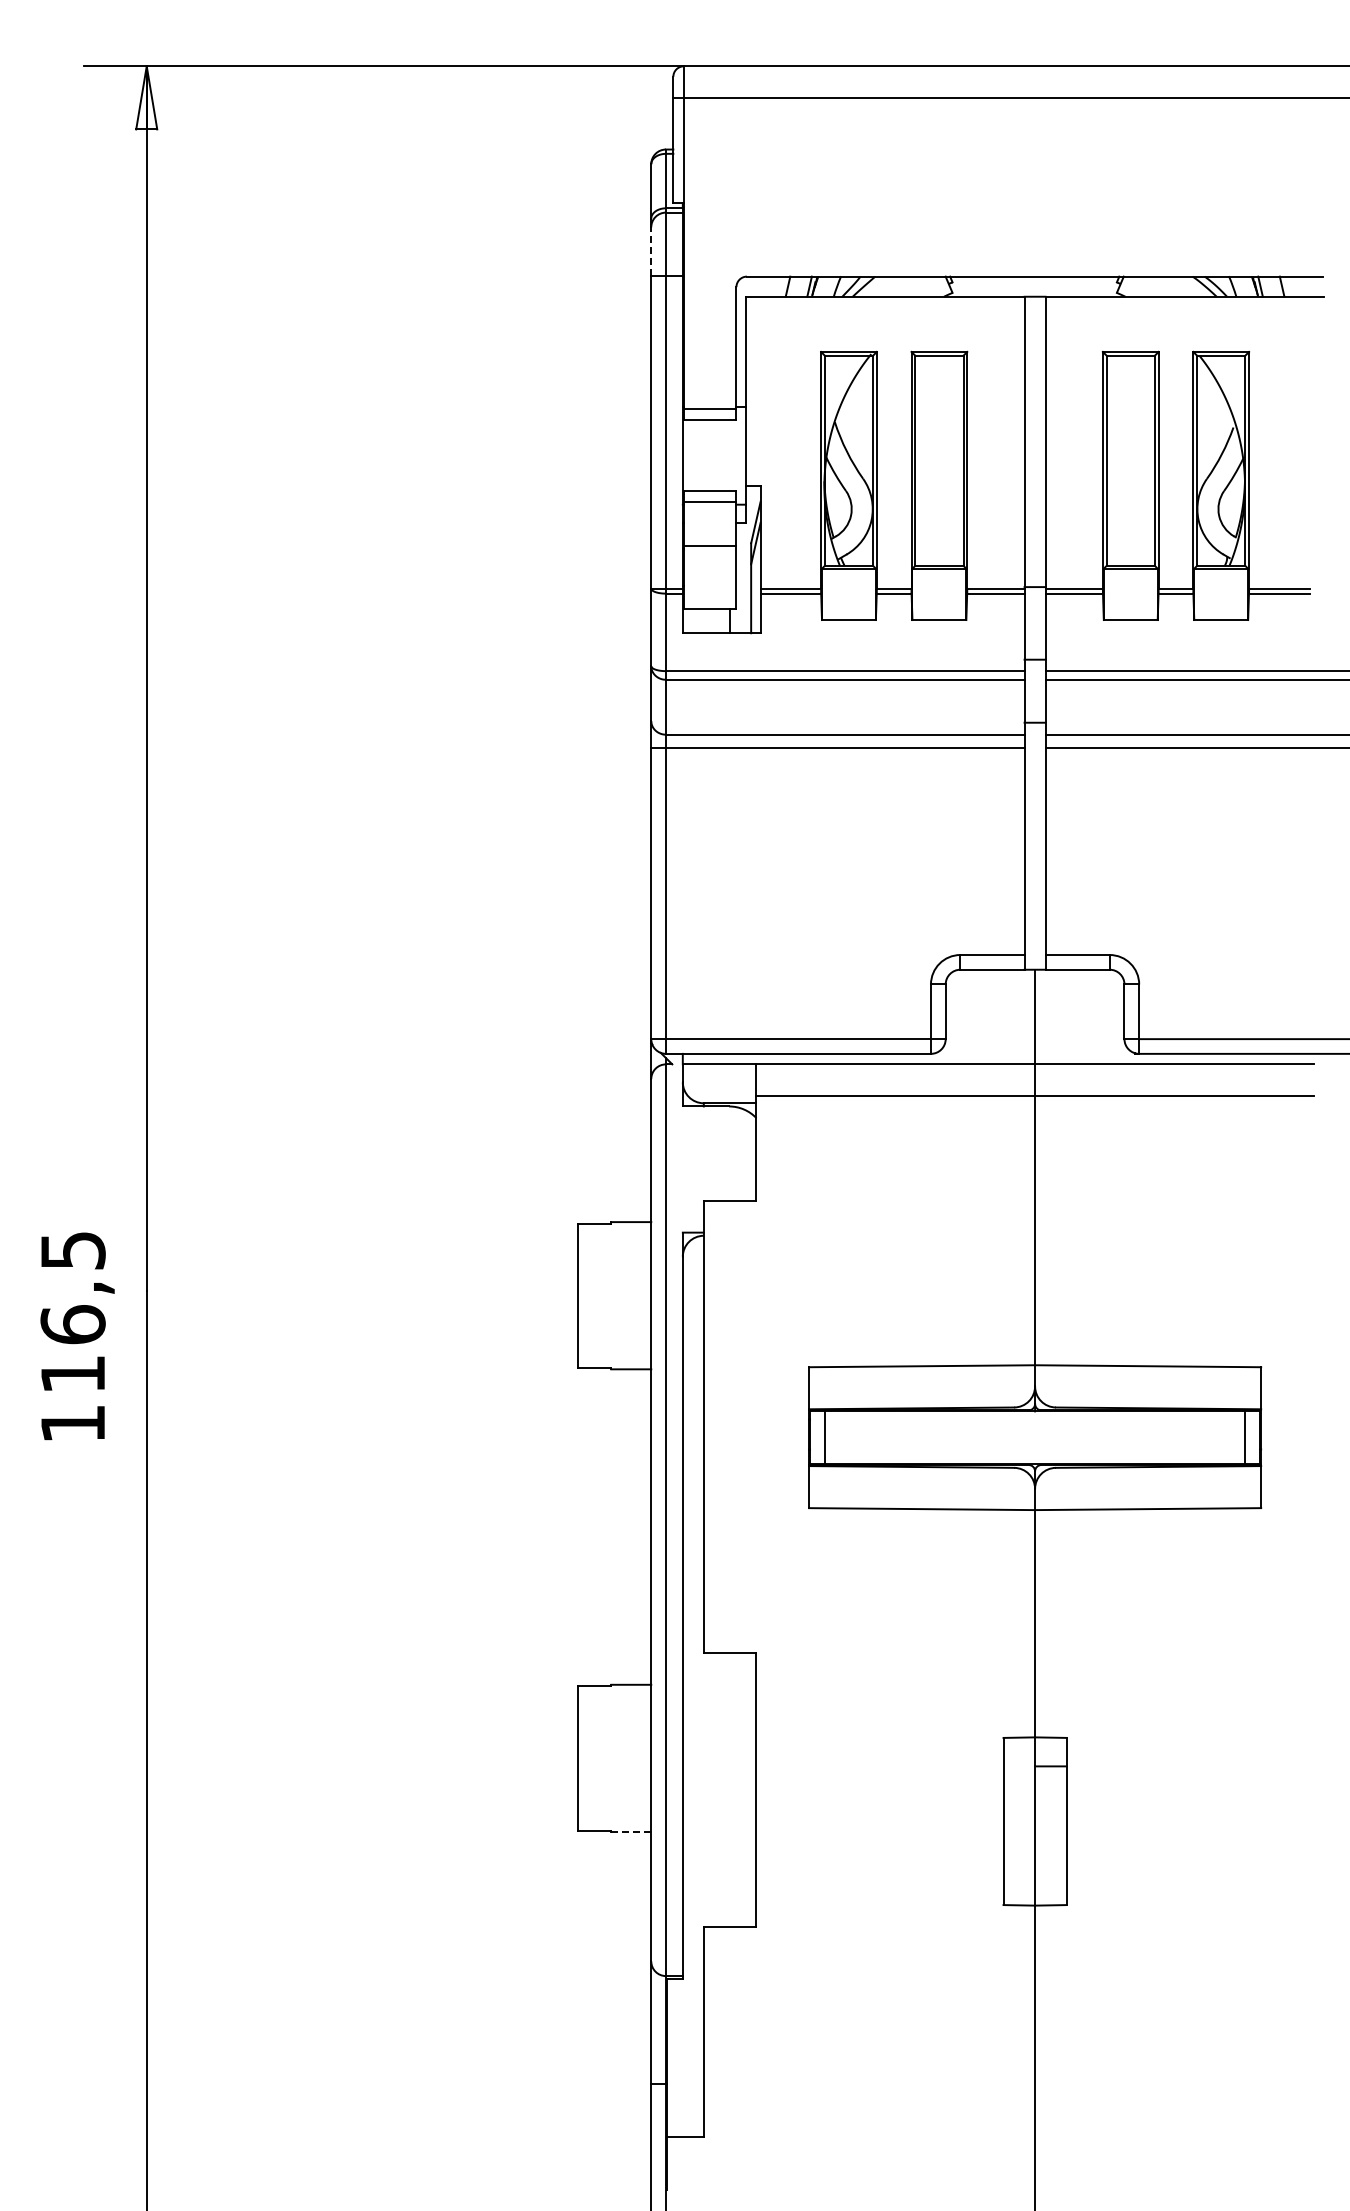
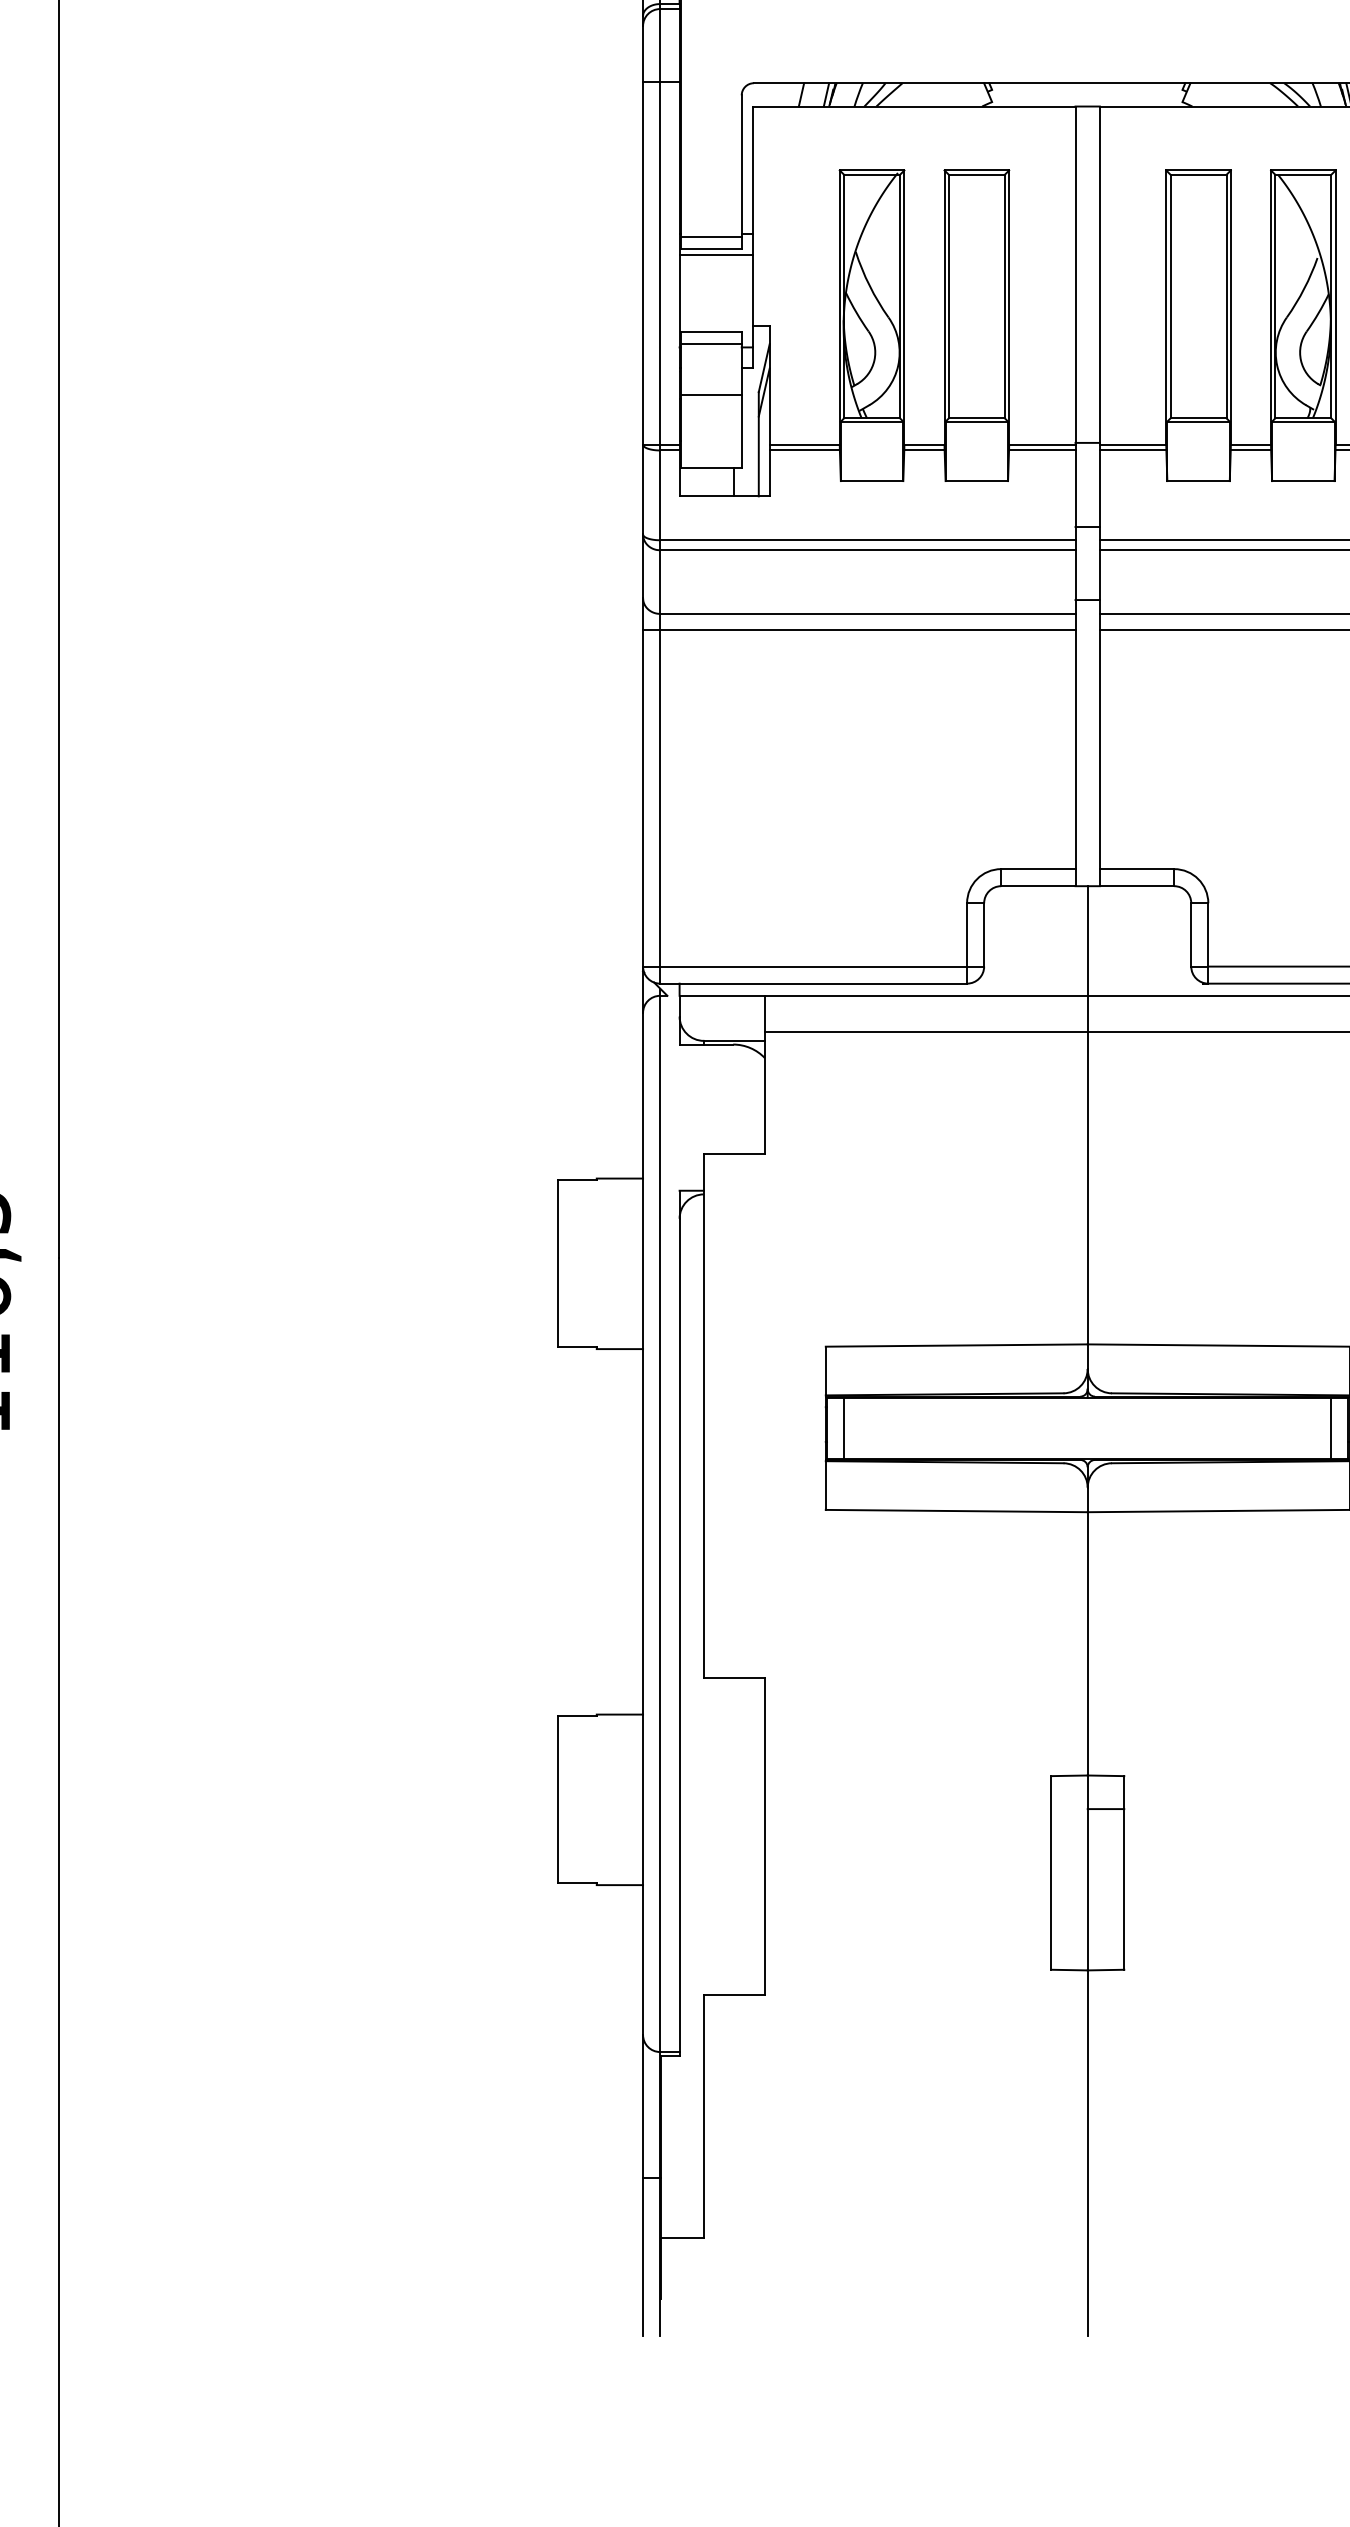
line: (651, 251) -> (643, 54), dashed -> solid
line: (713, 425) -> (715, 255), added
line: (631, 1832) -> (620, 1885), dashed -> solid

